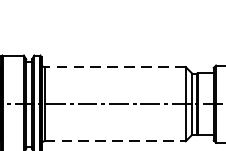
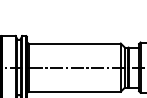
line: (114, 67) -> (74, 43), dashed -> solid
line: (114, 140) -> (74, 91), dashed -> solid

